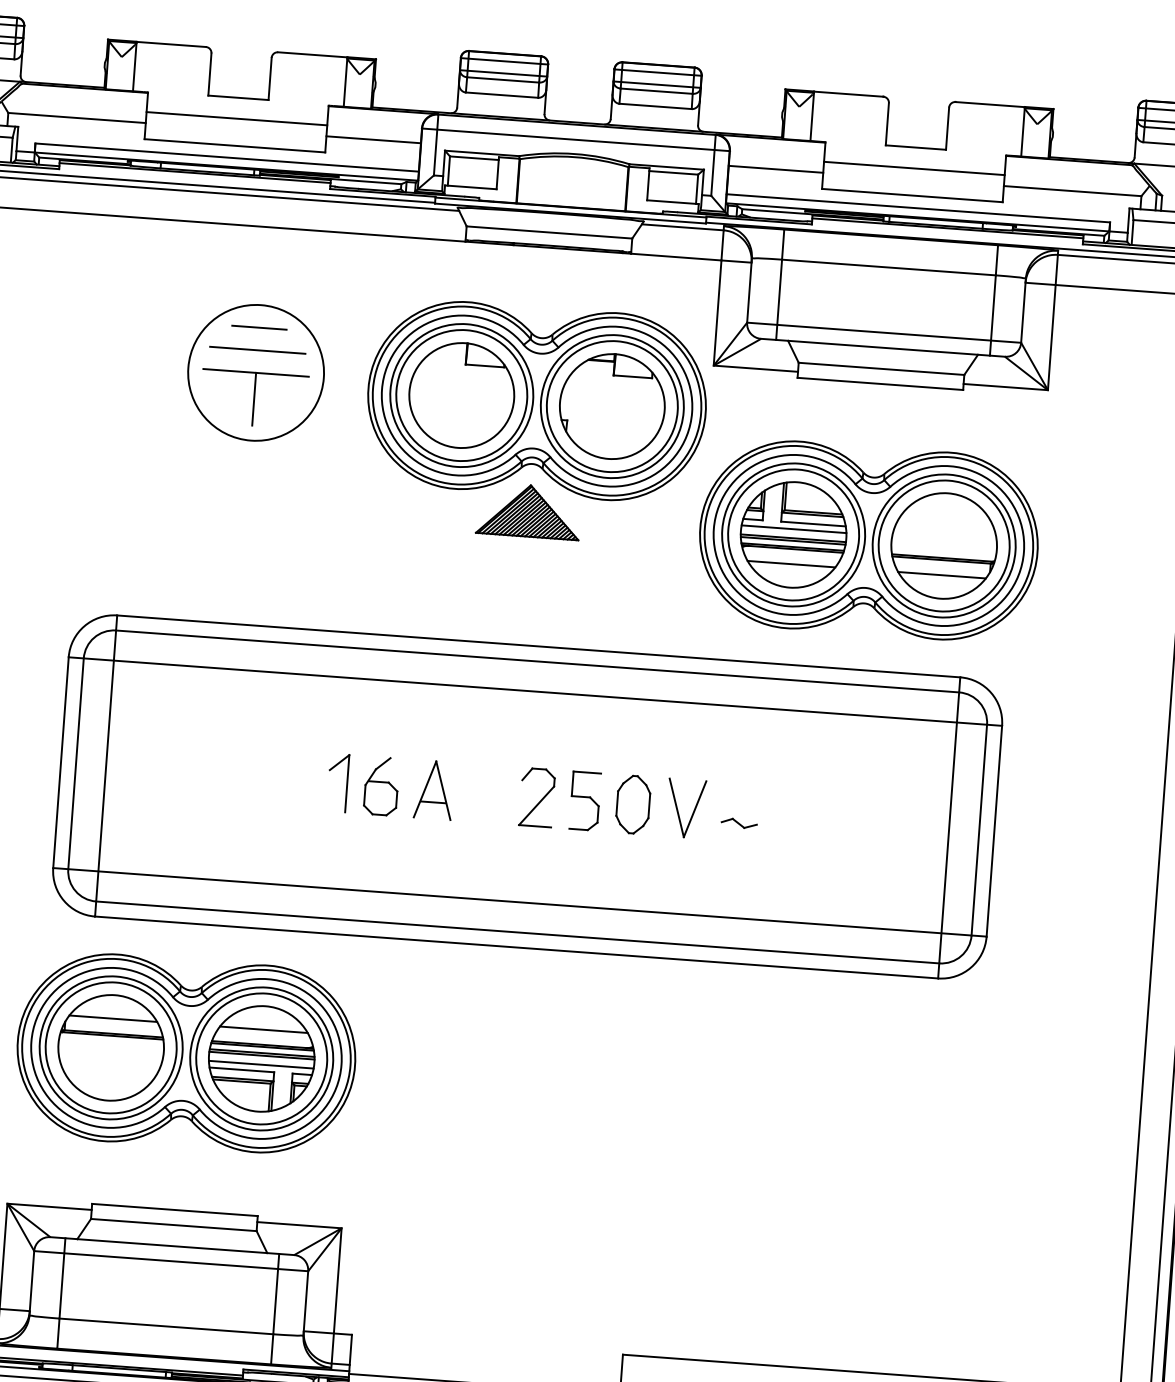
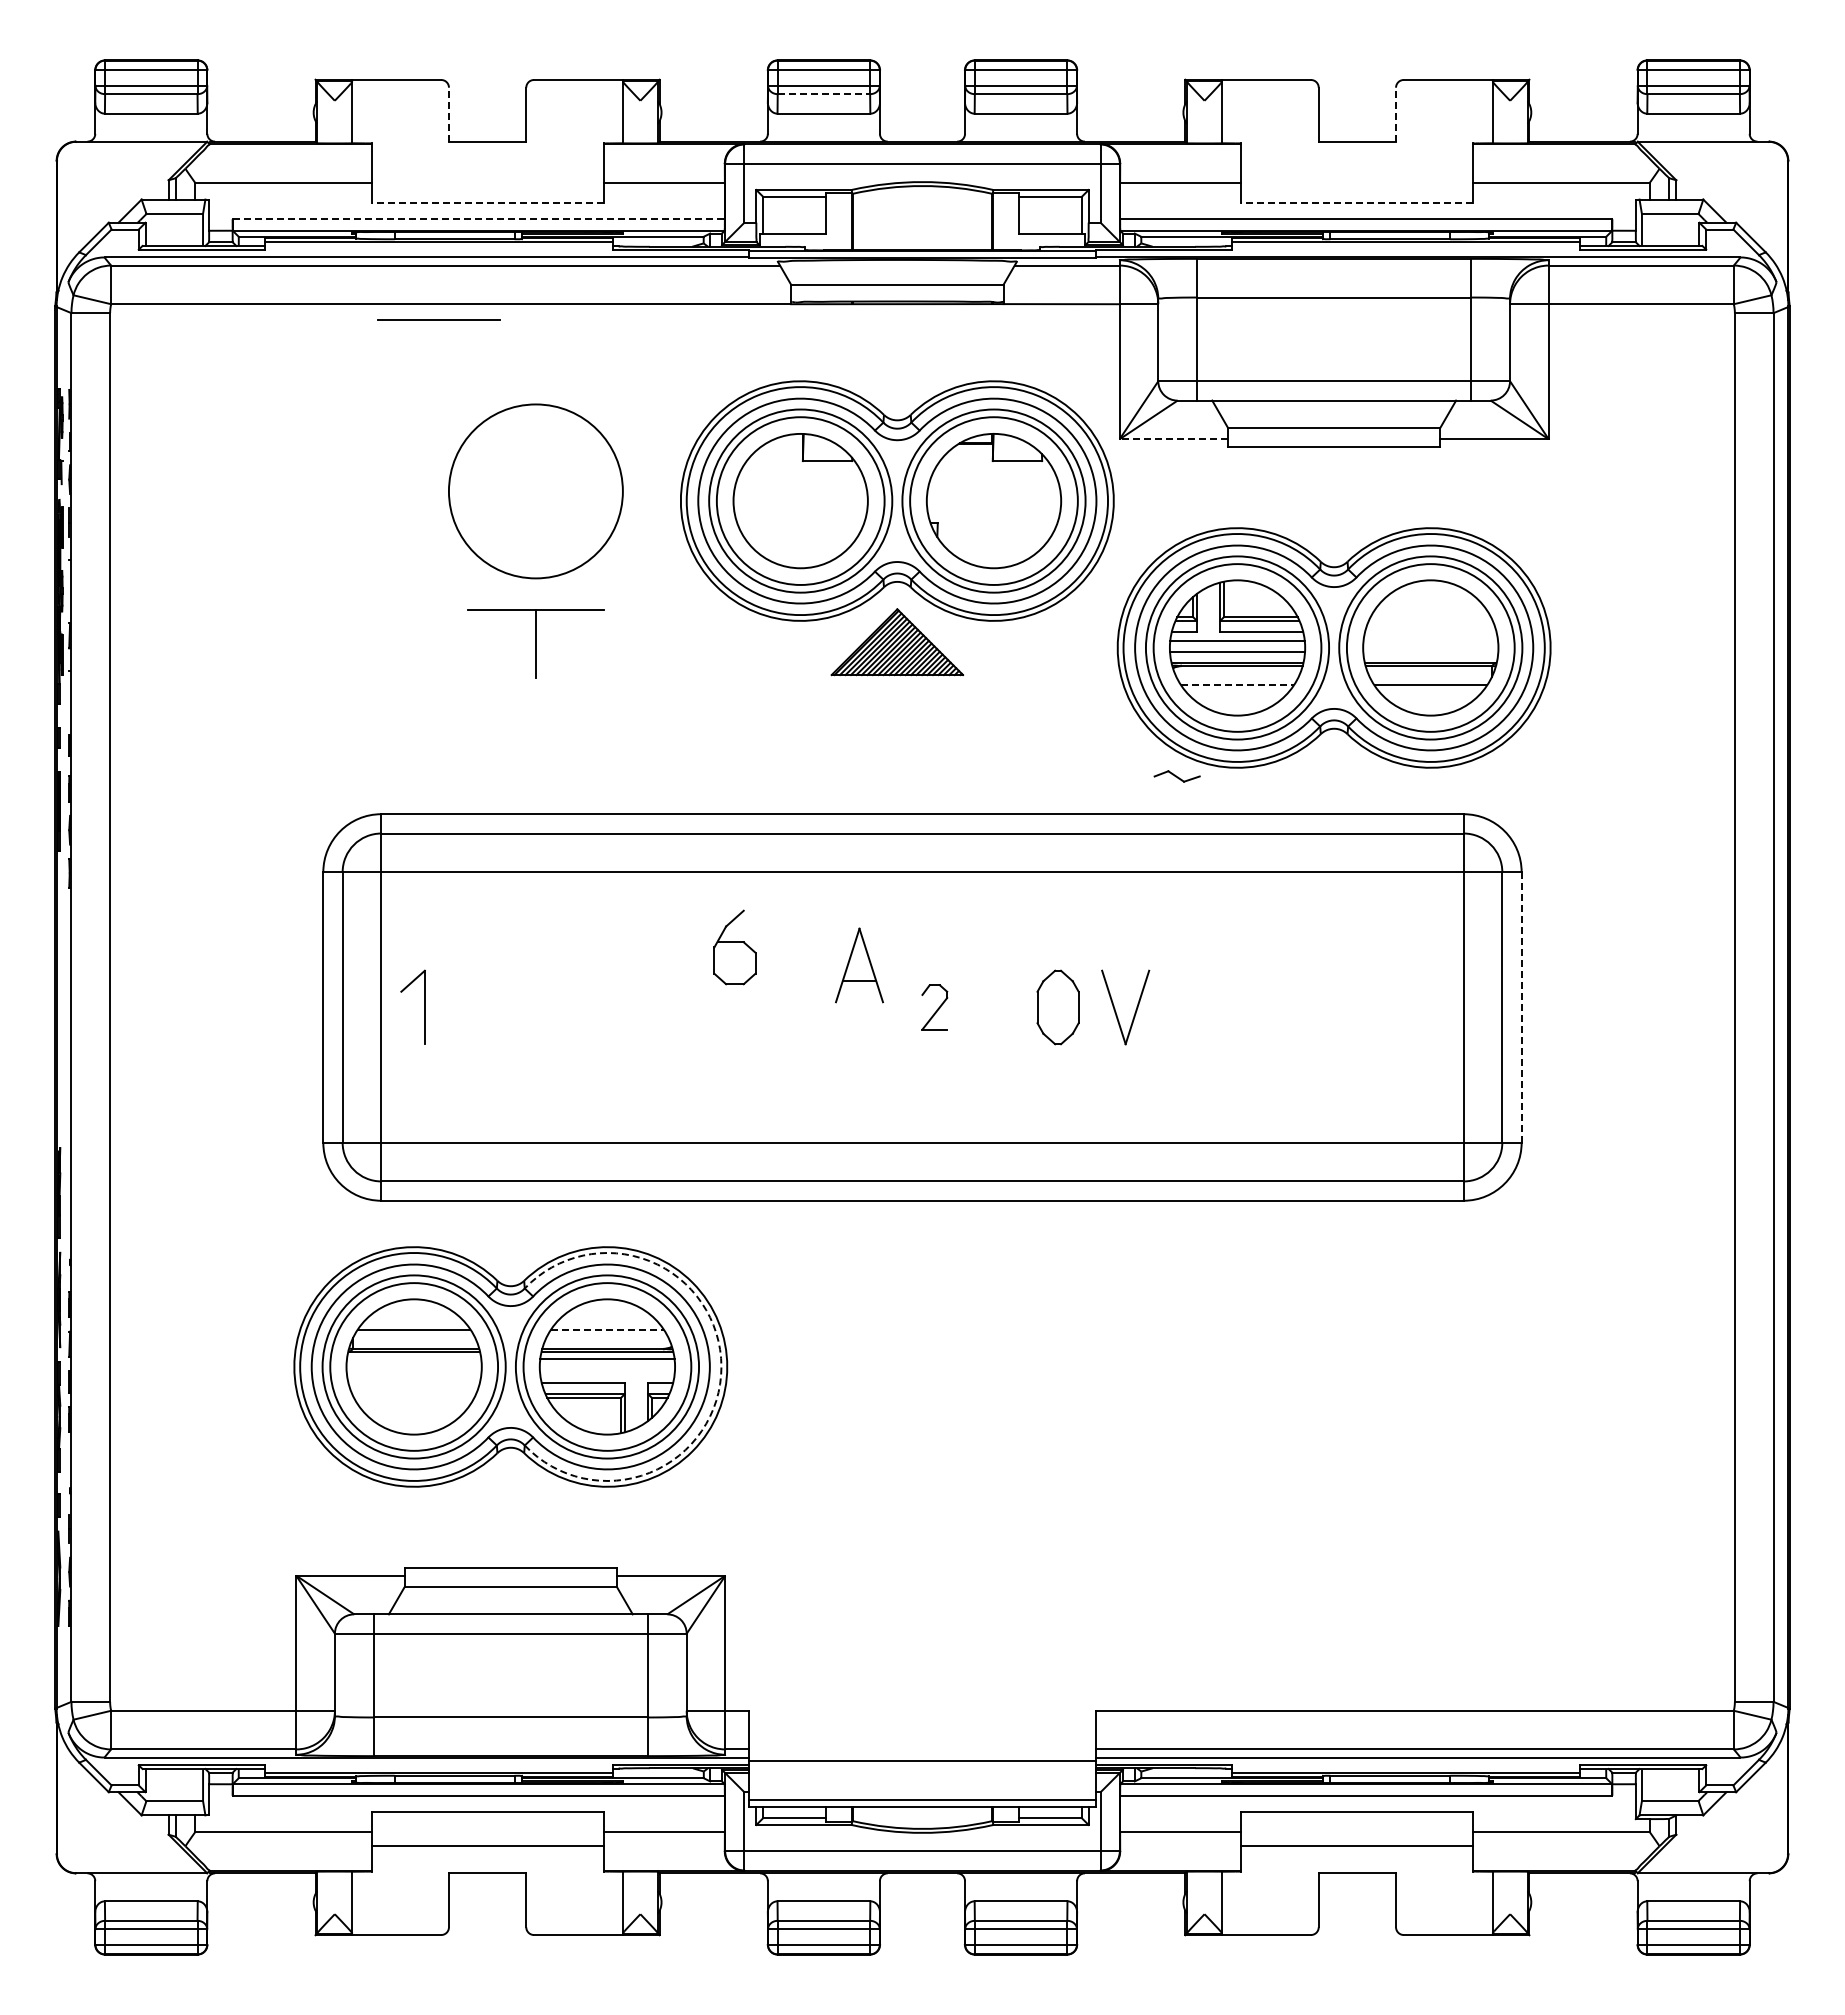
line: (209, 74) -> (448, 114), solid -> dashed
line: (503, 80) -> (824, 94), solid -> dashed
line: (236, 118) -> (487, 168), removed
line: (947, 128) -> (1396, 114), solid -> dashed
line: (234, 145) -> (487, 203), solid -> dashed
line: (227, 157) -> (479, 219), solid -> dashed
line: (914, 168) -> (1357, 168), removed
line: (912, 195) -> (1357, 203), solid -> dashed
line: (259, 327) -> (535, 433), removed
line: (257, 349) -> (438, 319), moved
line: (755, 368) -> (1173, 439), solid -> dashed
part: (253, 398) -> (535, 643), moved
line: (793, 540) -> (1237, 655), removed
line: (792, 564) -> (1238, 685), solid -> dashed
part: (347, 782) -> (424, 1006), moved
part: (381, 786) -> (734, 947), moved
part: (434, 790) -> (859, 965), moved
part: (537, 797) -> (934, 1007), size x0.6
part: (585, 801) -> (996, 1007), removed
part: (738, 823) -> (1176, 776), moved
line: (994, 830) -> (1521, 1006), solid -> dashed
line: (263, 1029) -> (607, 1329), solid -> dashed
line: (261, 1055) -> (606, 1362), removed
line: (261, 1064) -> (607, 1374), removed
arc: (350, 1065) -> (721, 1366), solid -> dashed

